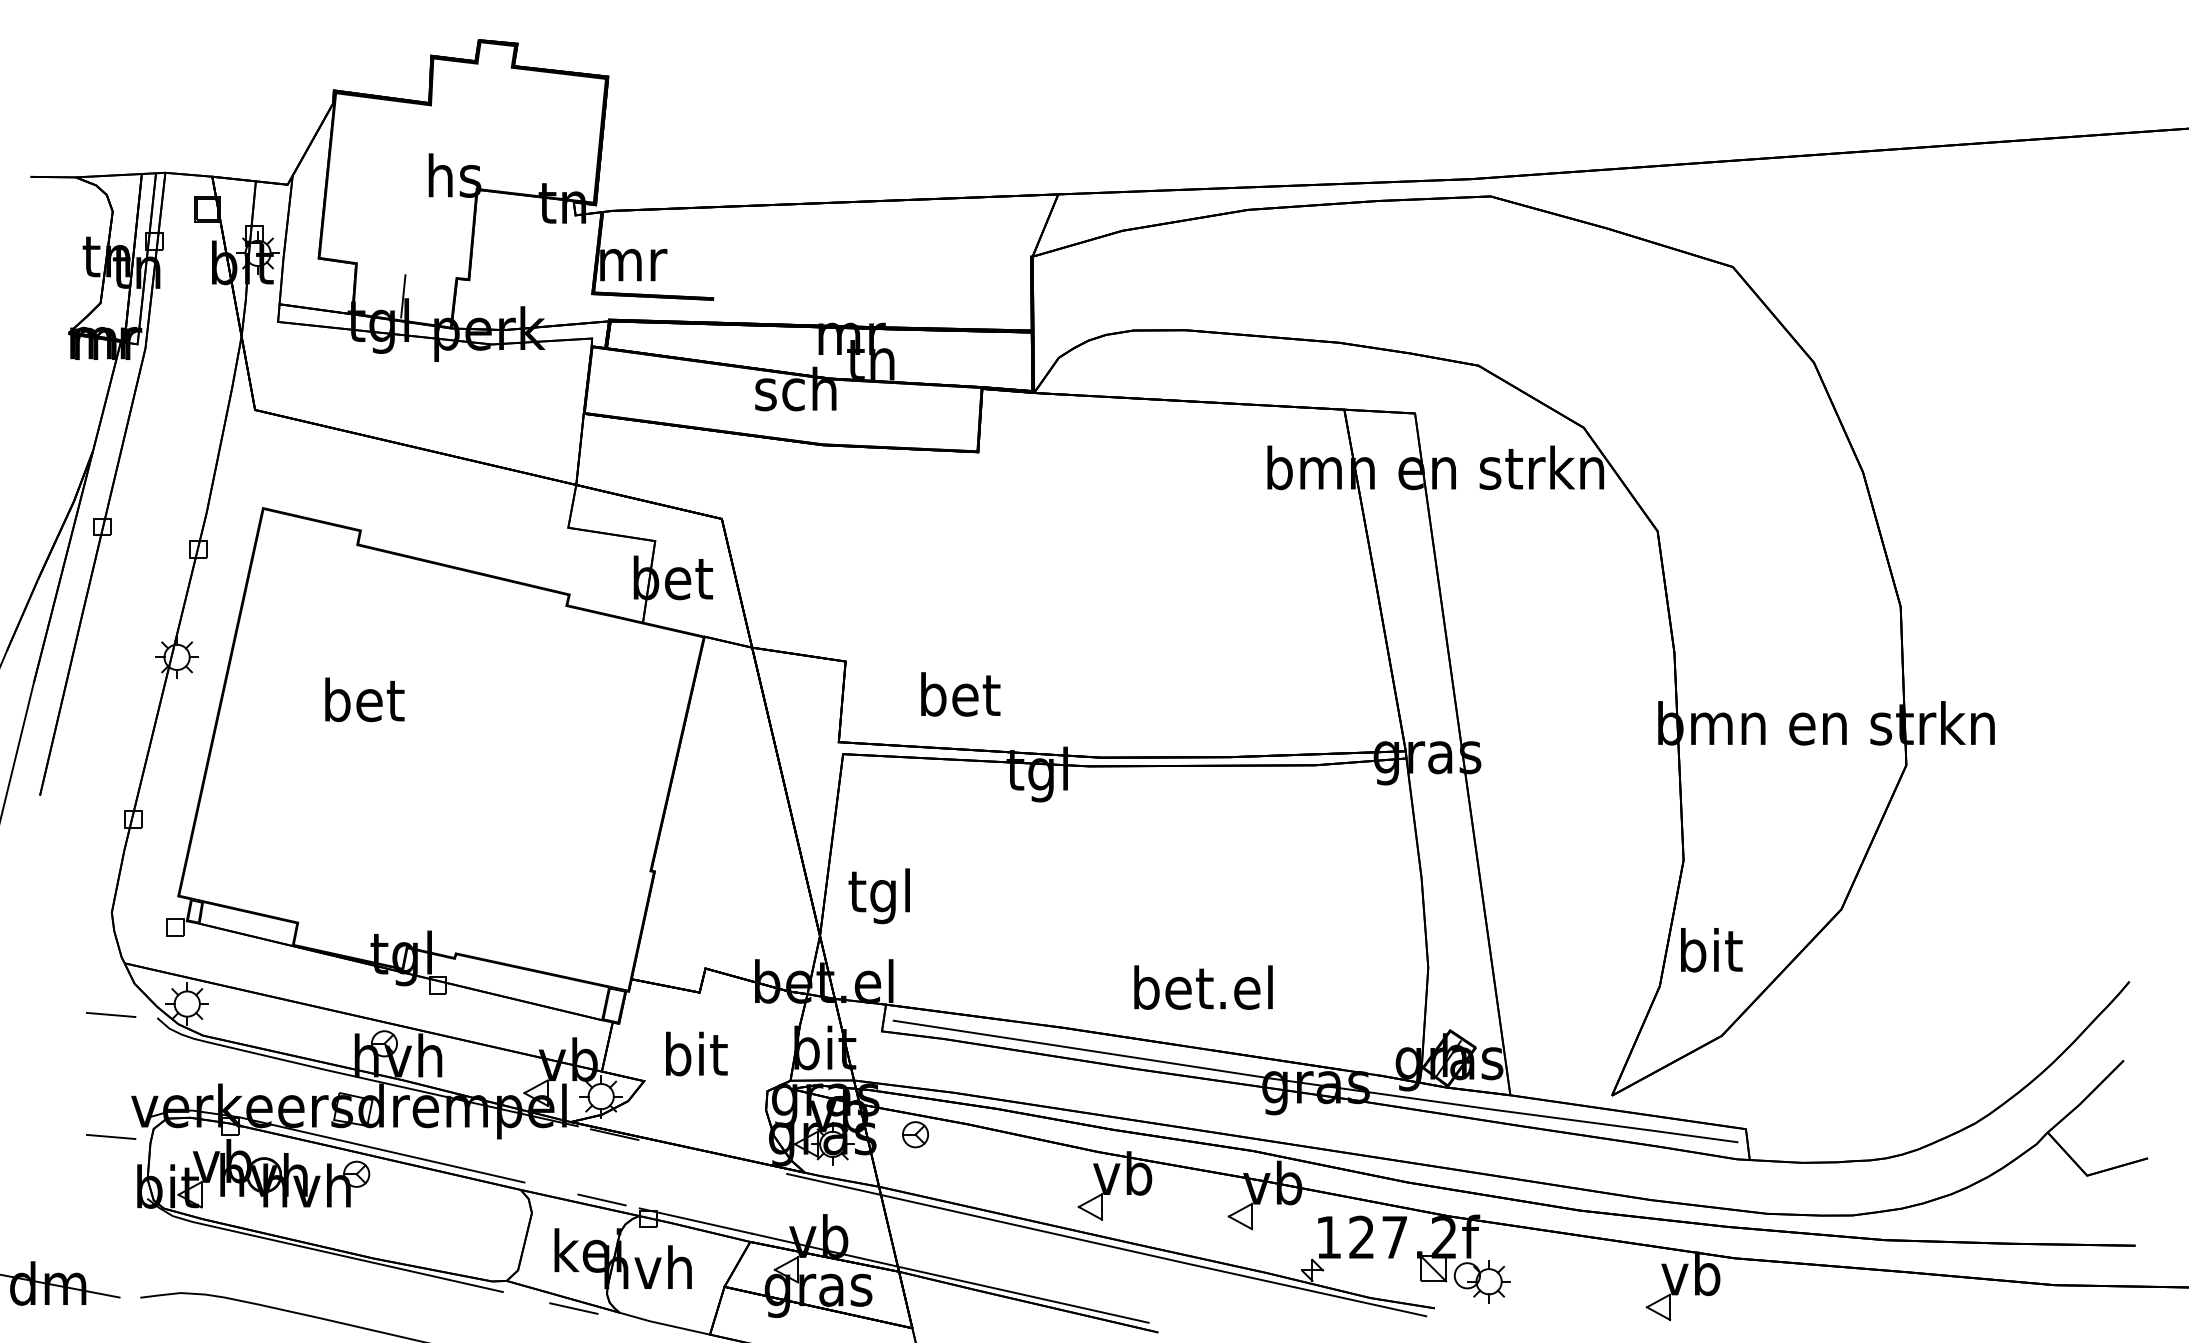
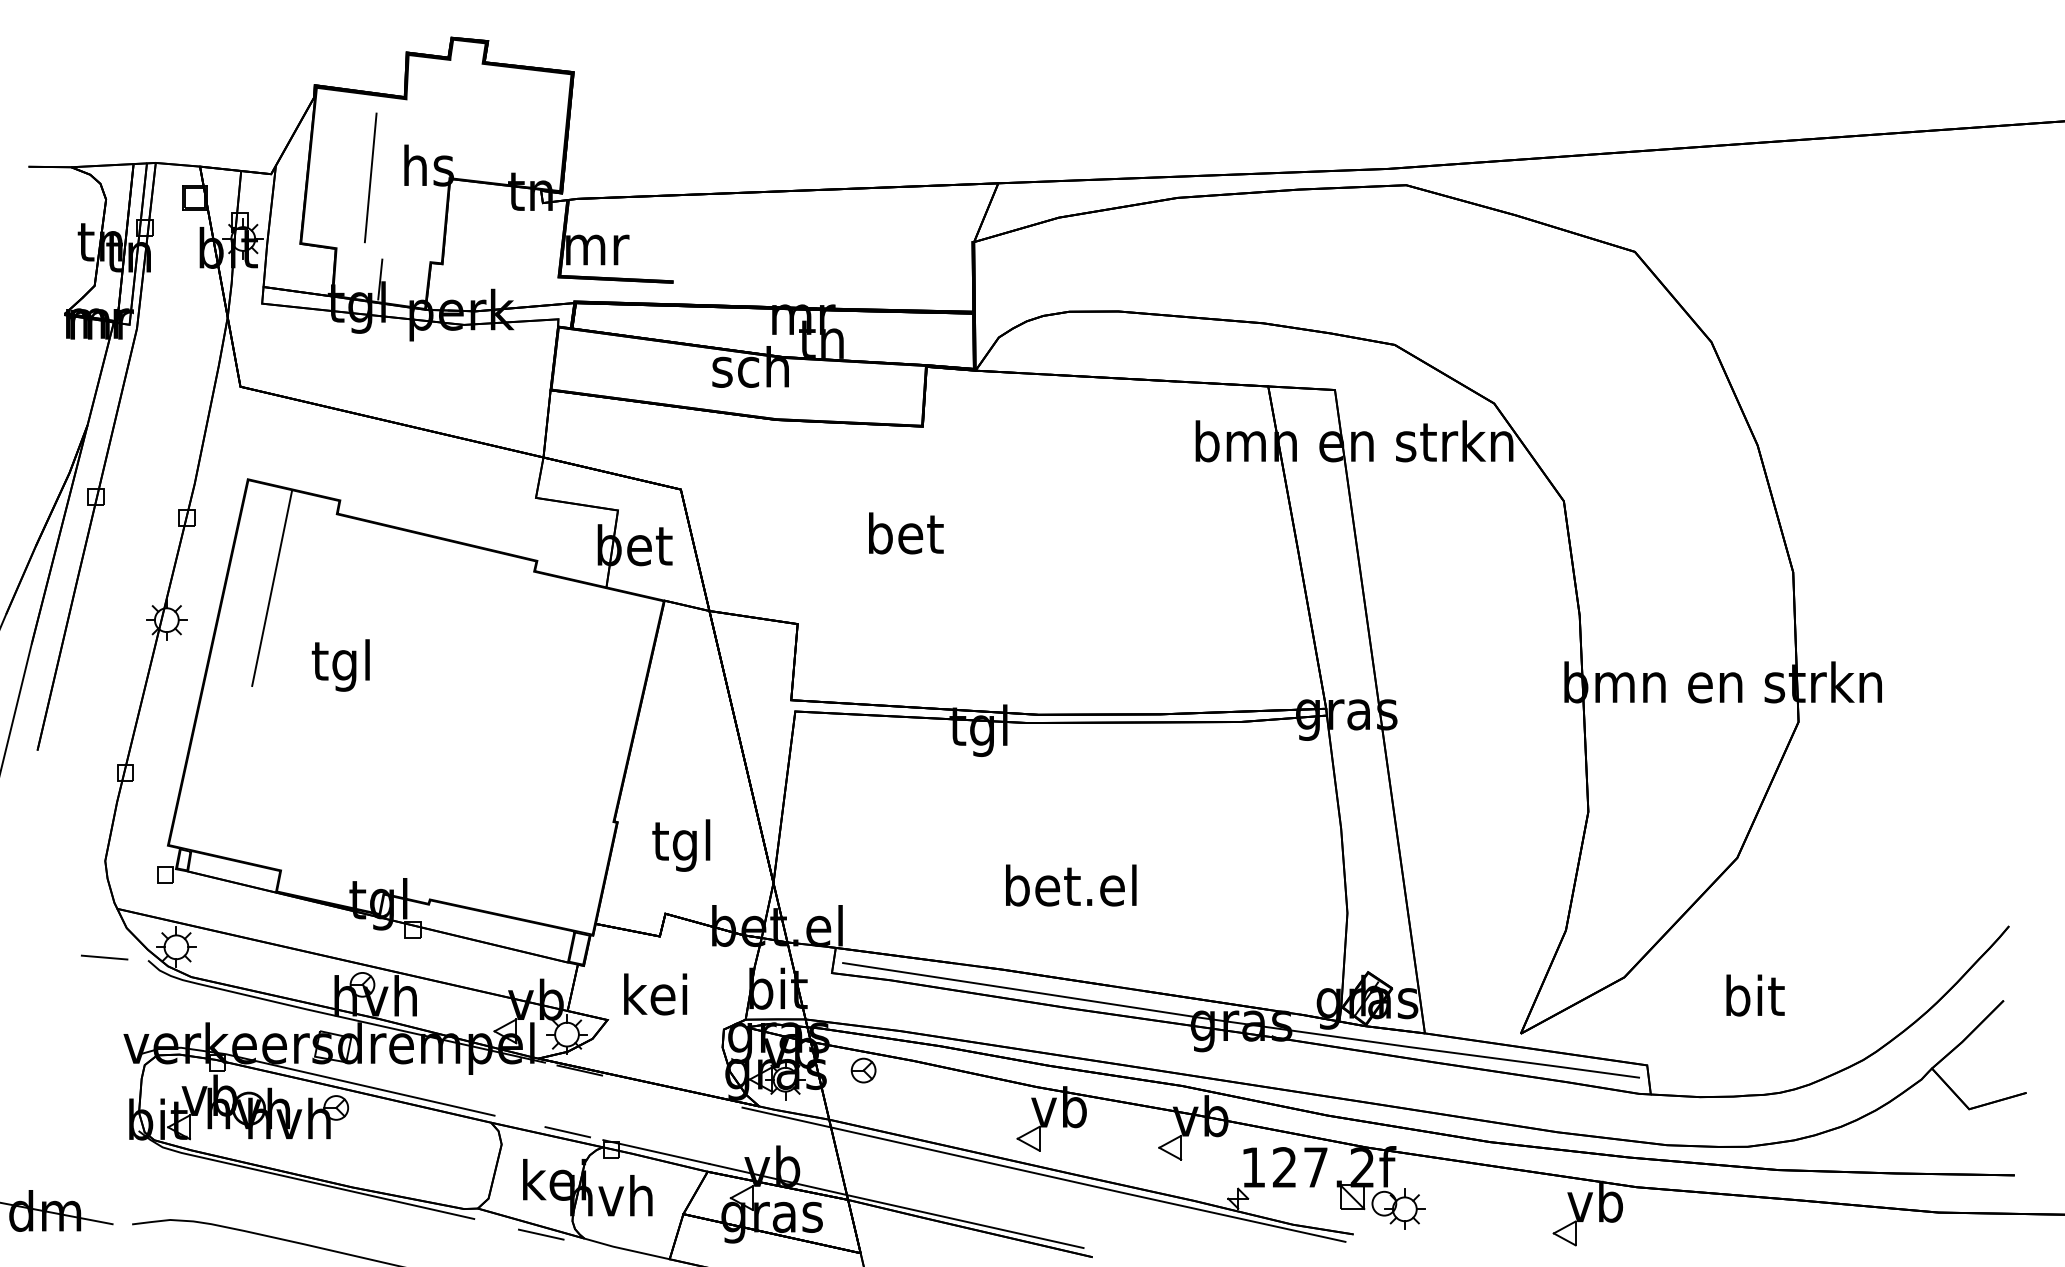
line: (392, 188) -> (370, 177), added
line: (288, 623) -> (271, 588), added
text: (960, 694) -> (906, 533), moved
text: (364, 705) -> (343, 665), bet -> tgl
text: (878, 896) -> (680, 845), moved
text: (1711, 950) -> (1755, 995), moved
text: (1203, 987) -> (1071, 885), moved
text: (694, 1053) -> (655, 993), bit -> kei
line: (111, 1136) -> (104, 1072), removed

